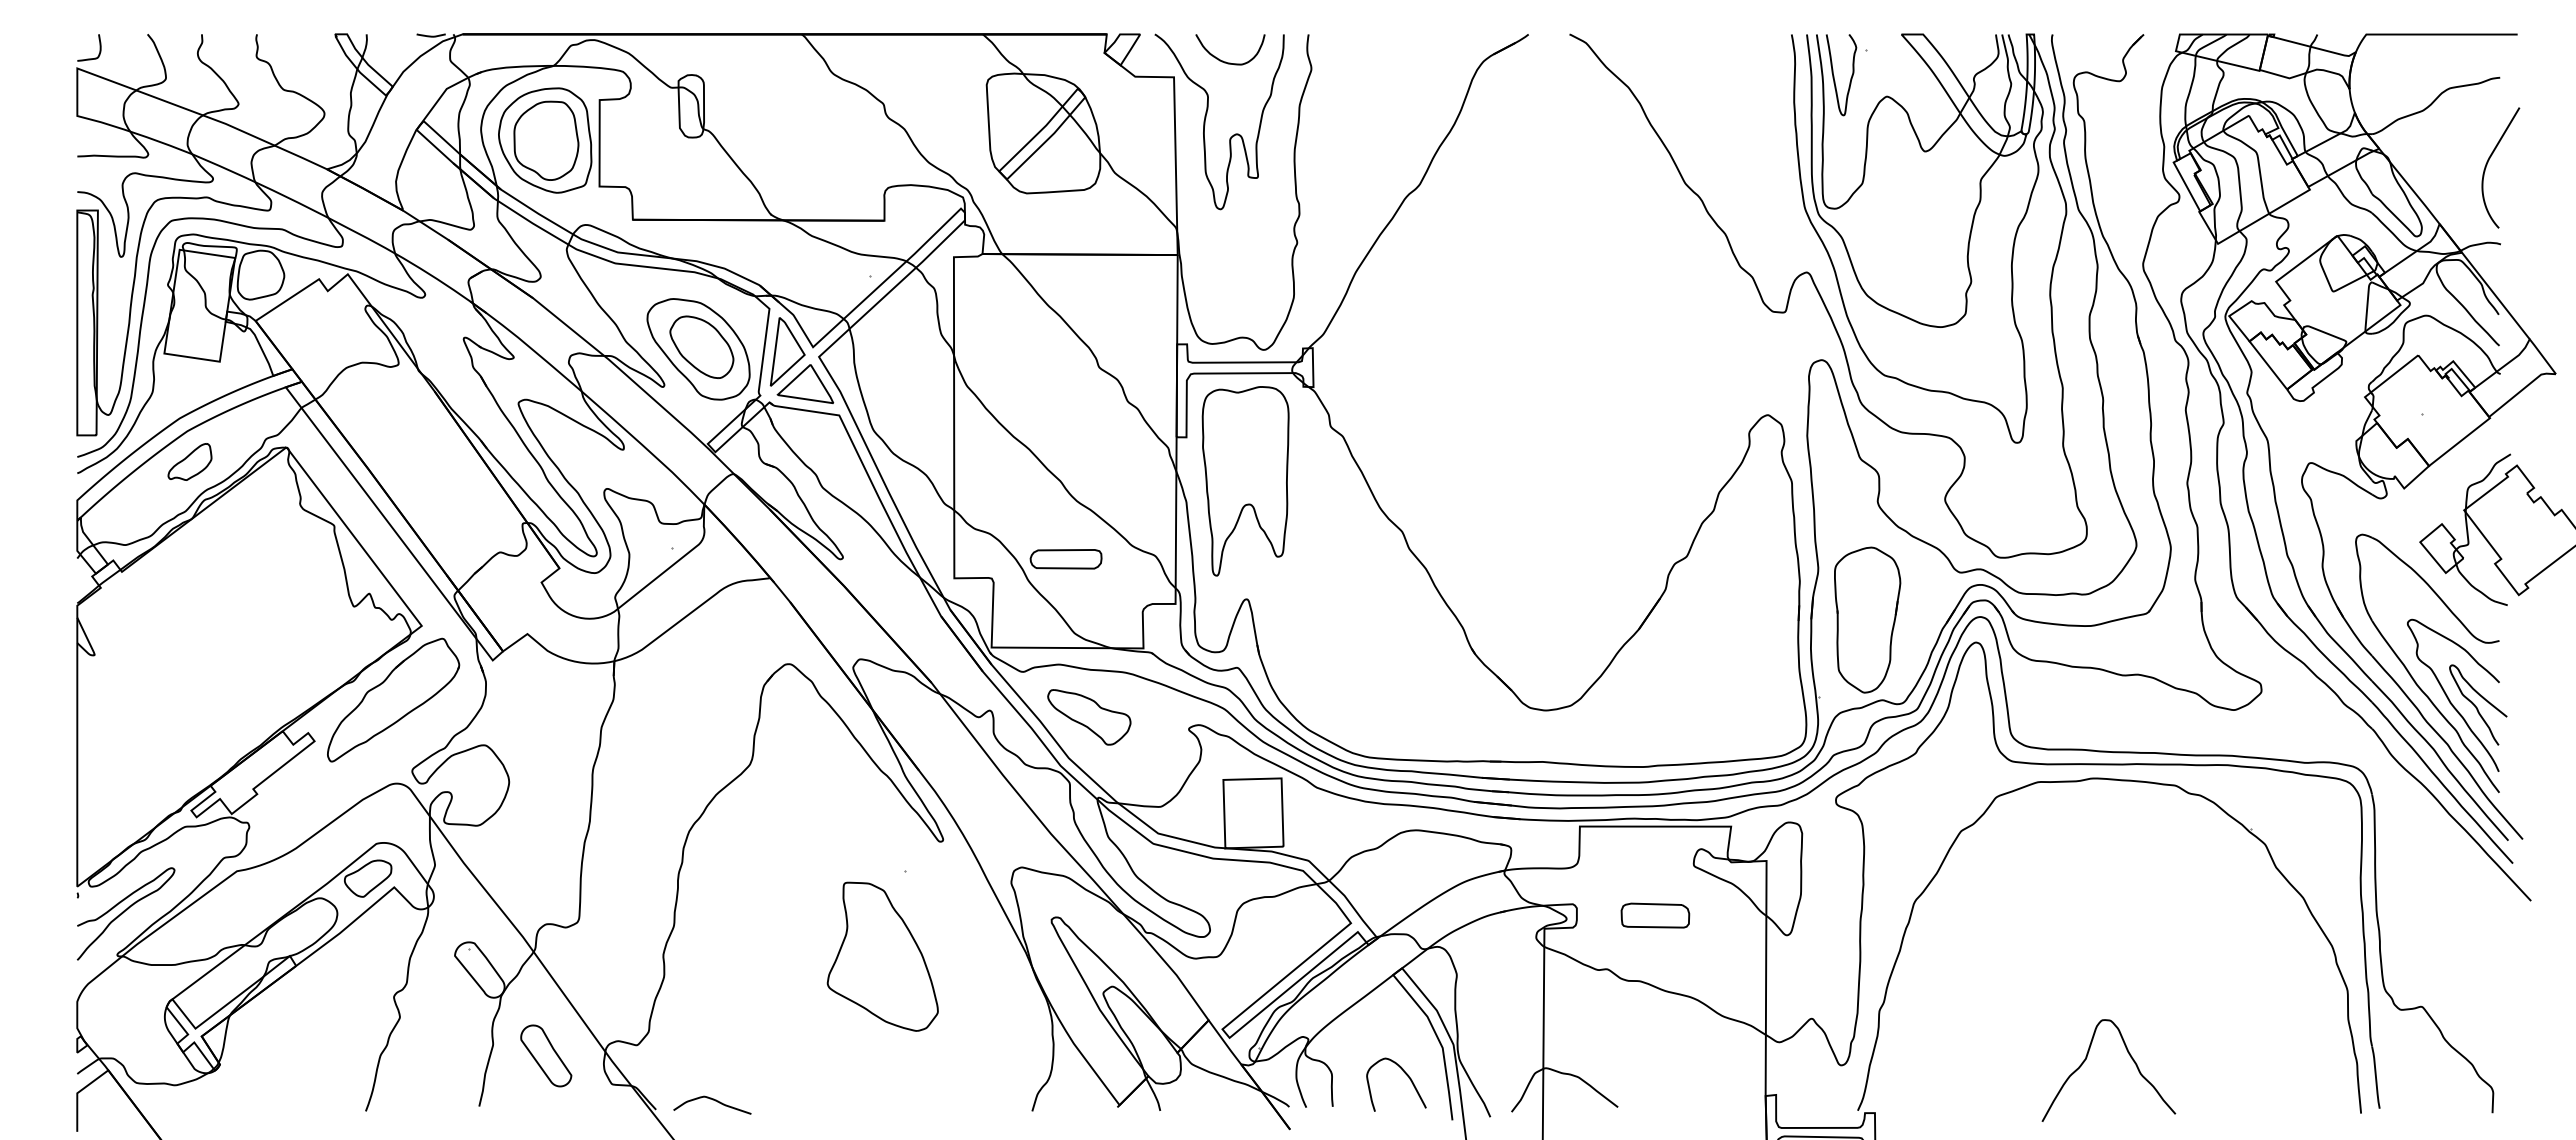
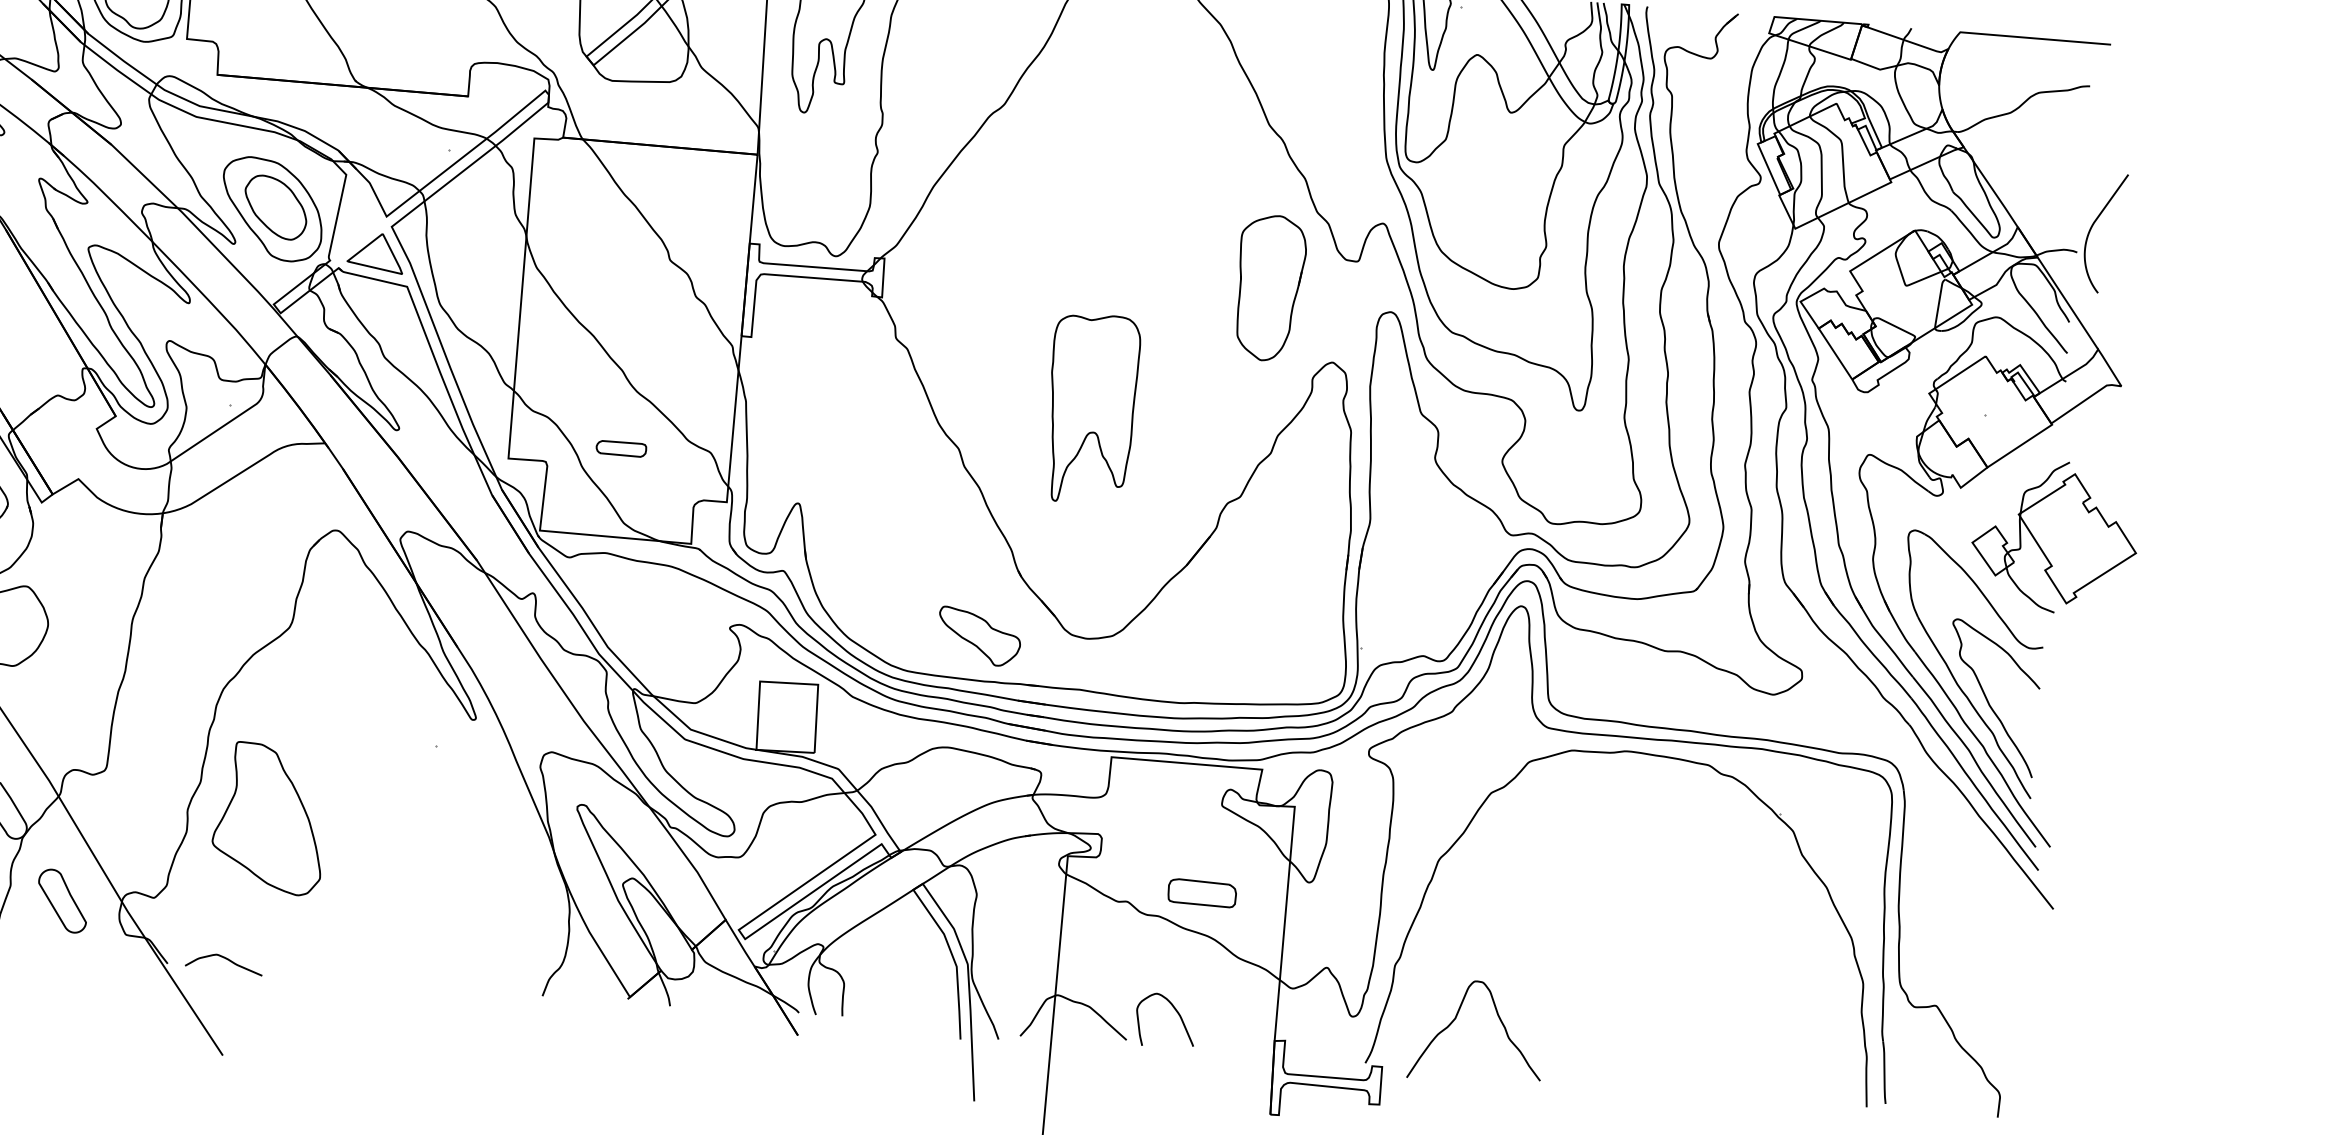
curve: (2488, 162) -> (2092, 226), moved
part: (787, 351) -> (360, 218), removed
part: (1245, 481) -> (1091, 409), moved
part: (1065, 559) -> (620, 448), size x0.7
part: (1867, 619) -> (1270, 287), moved
curve: (2476, 706) -> (2015, 711), removed
part: (1089, 717) -> (979, 636), moved
part: (1655, 915) -> (1202, 893), moved
part: (882, 956) -> (269, 818), moved
curve: (2086, 1059) -> (1455, 1019), moved
curve: (1405, 1074) -> (1175, 1011), moved

